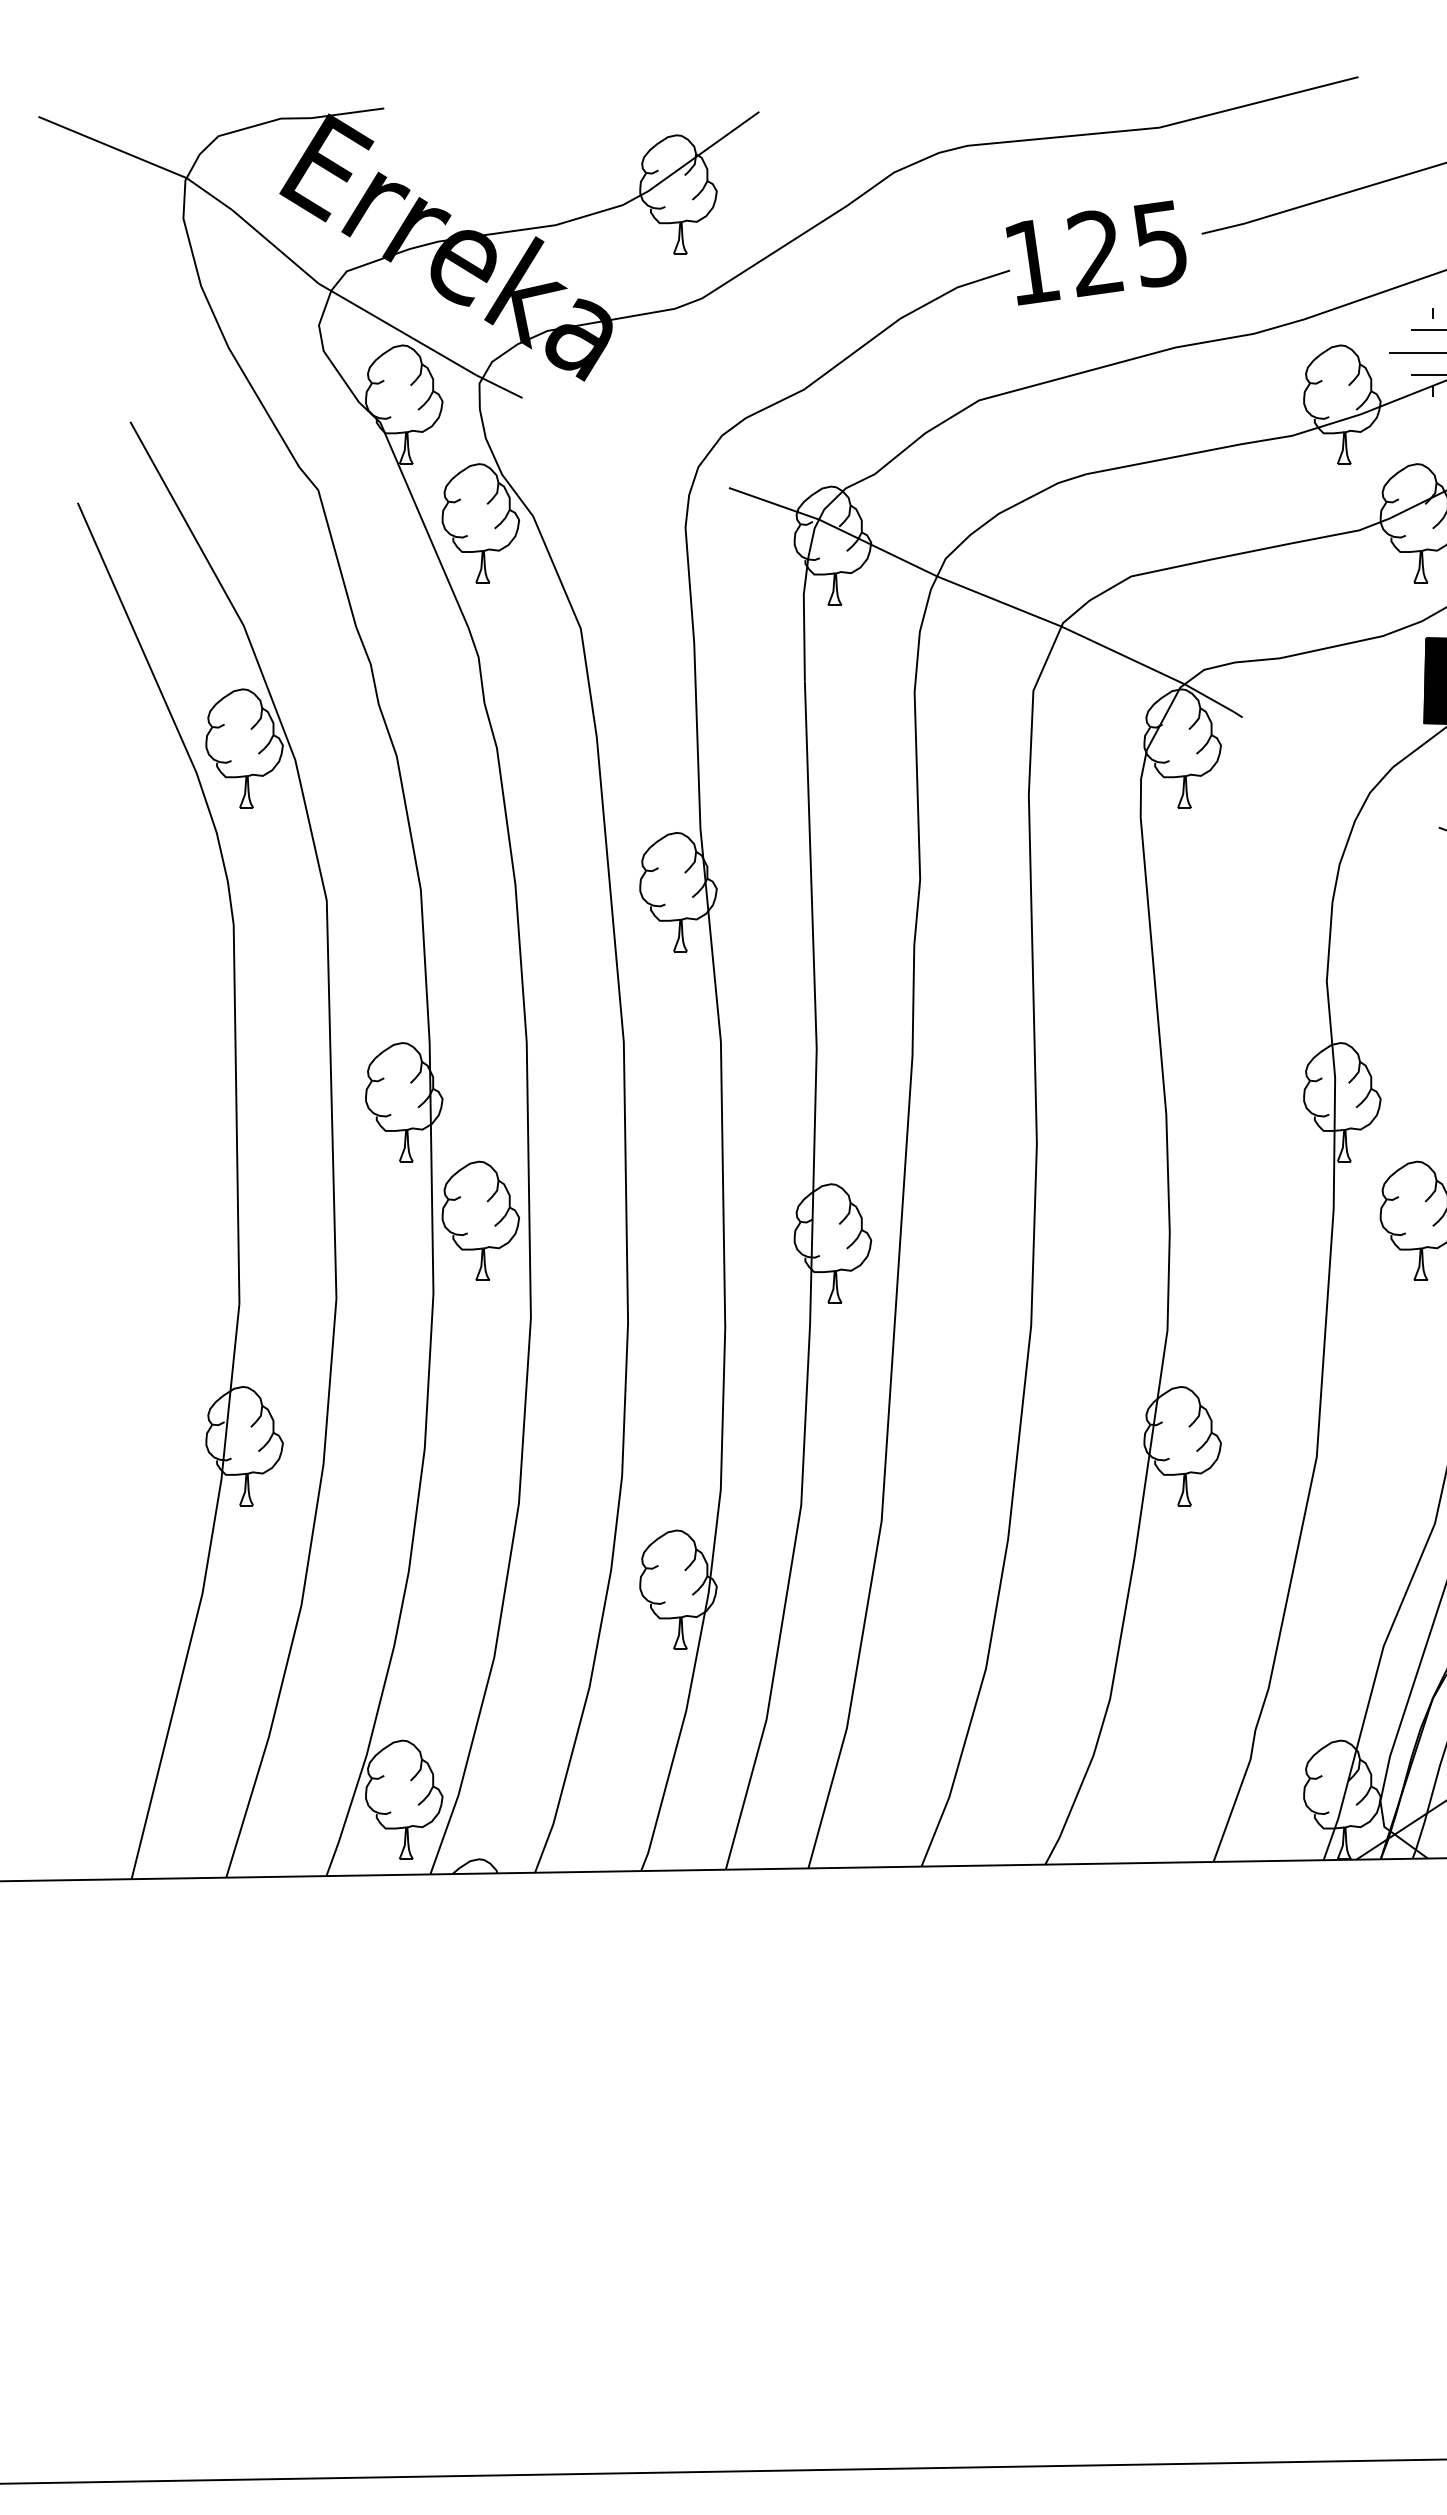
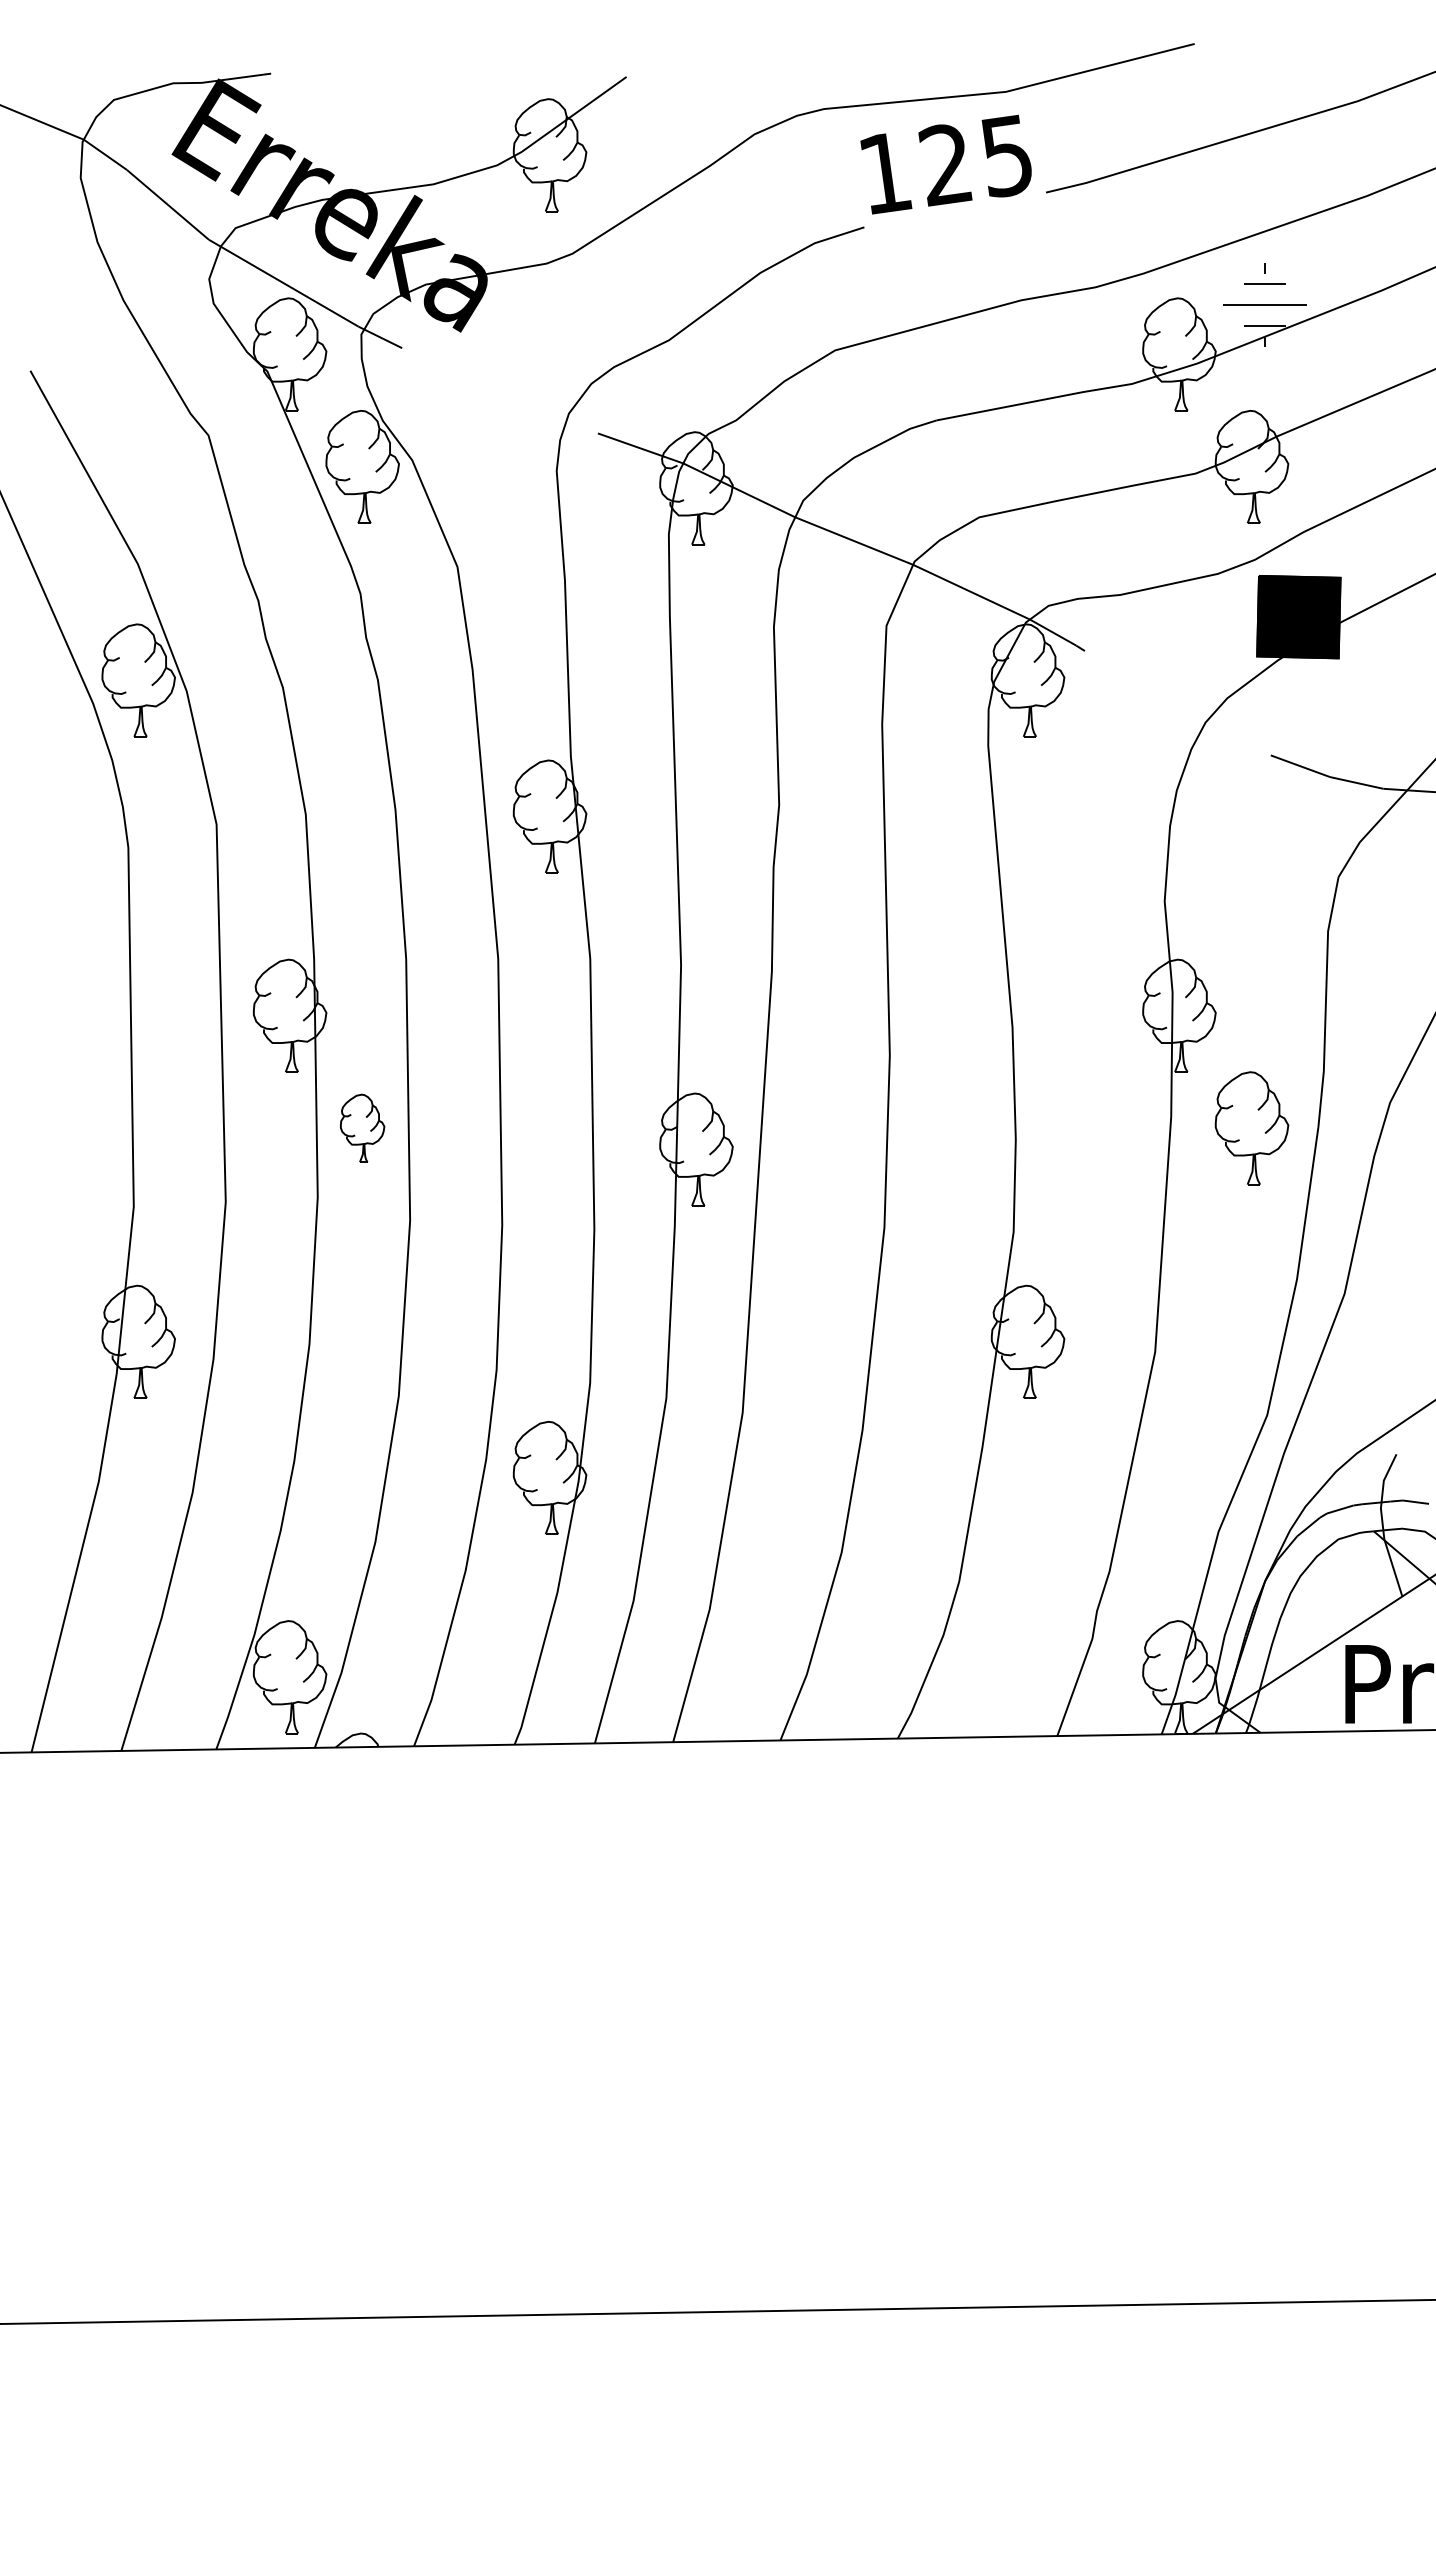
text: (1095, 252) -> (945, 164), moved
part: (480, 1221) -> (362, 1128), size x0.6

